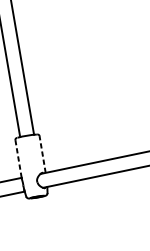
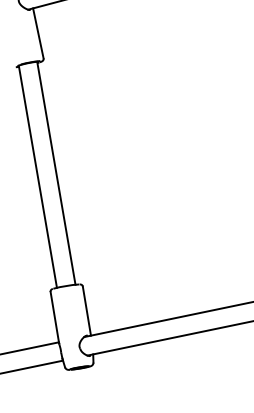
line: (42, 154) -> (86, 311), dashed -> solid
line: (18, 159) -> (54, 317), dashed -> solid

